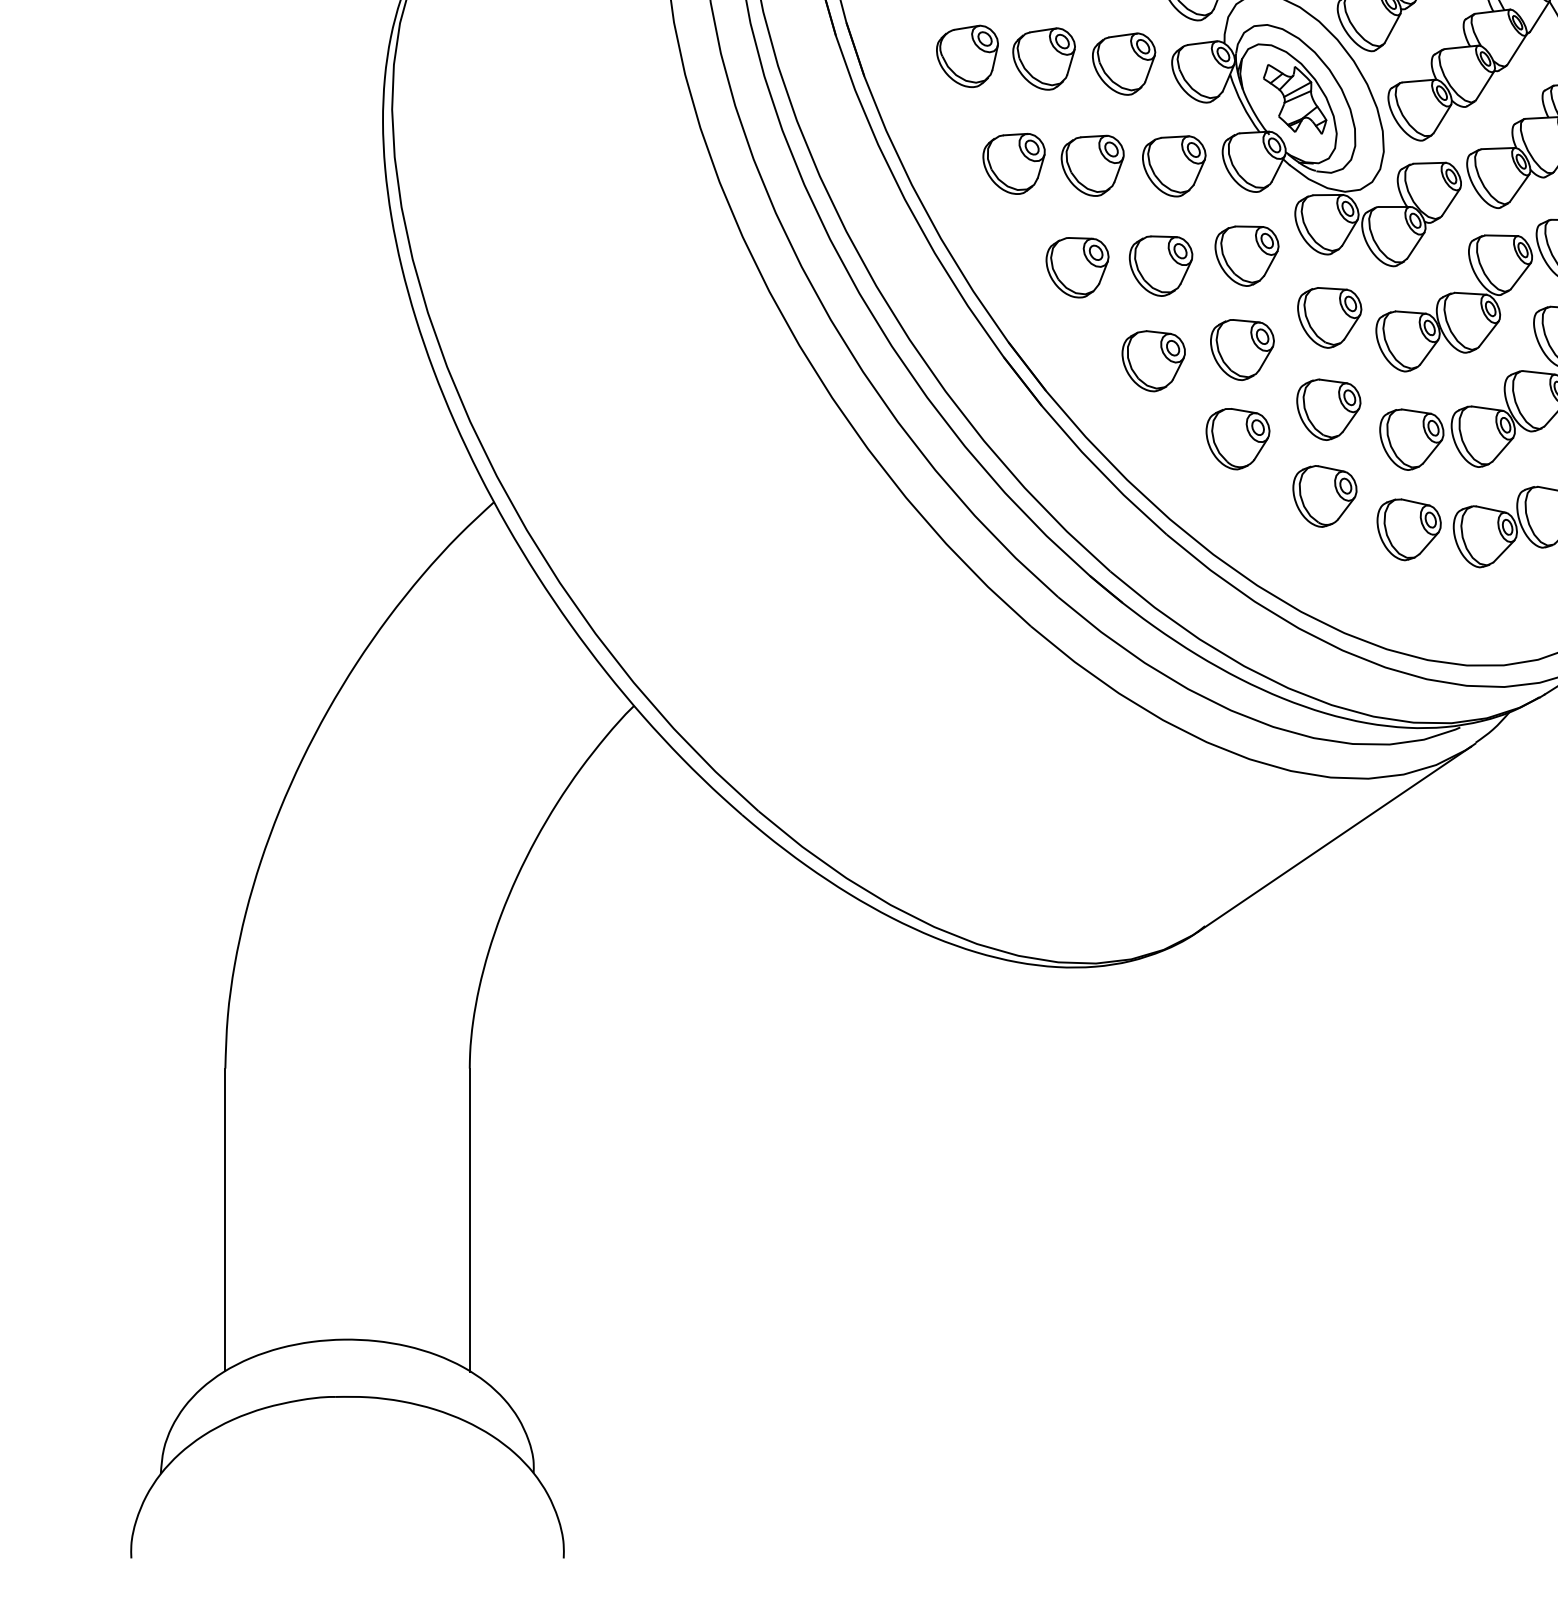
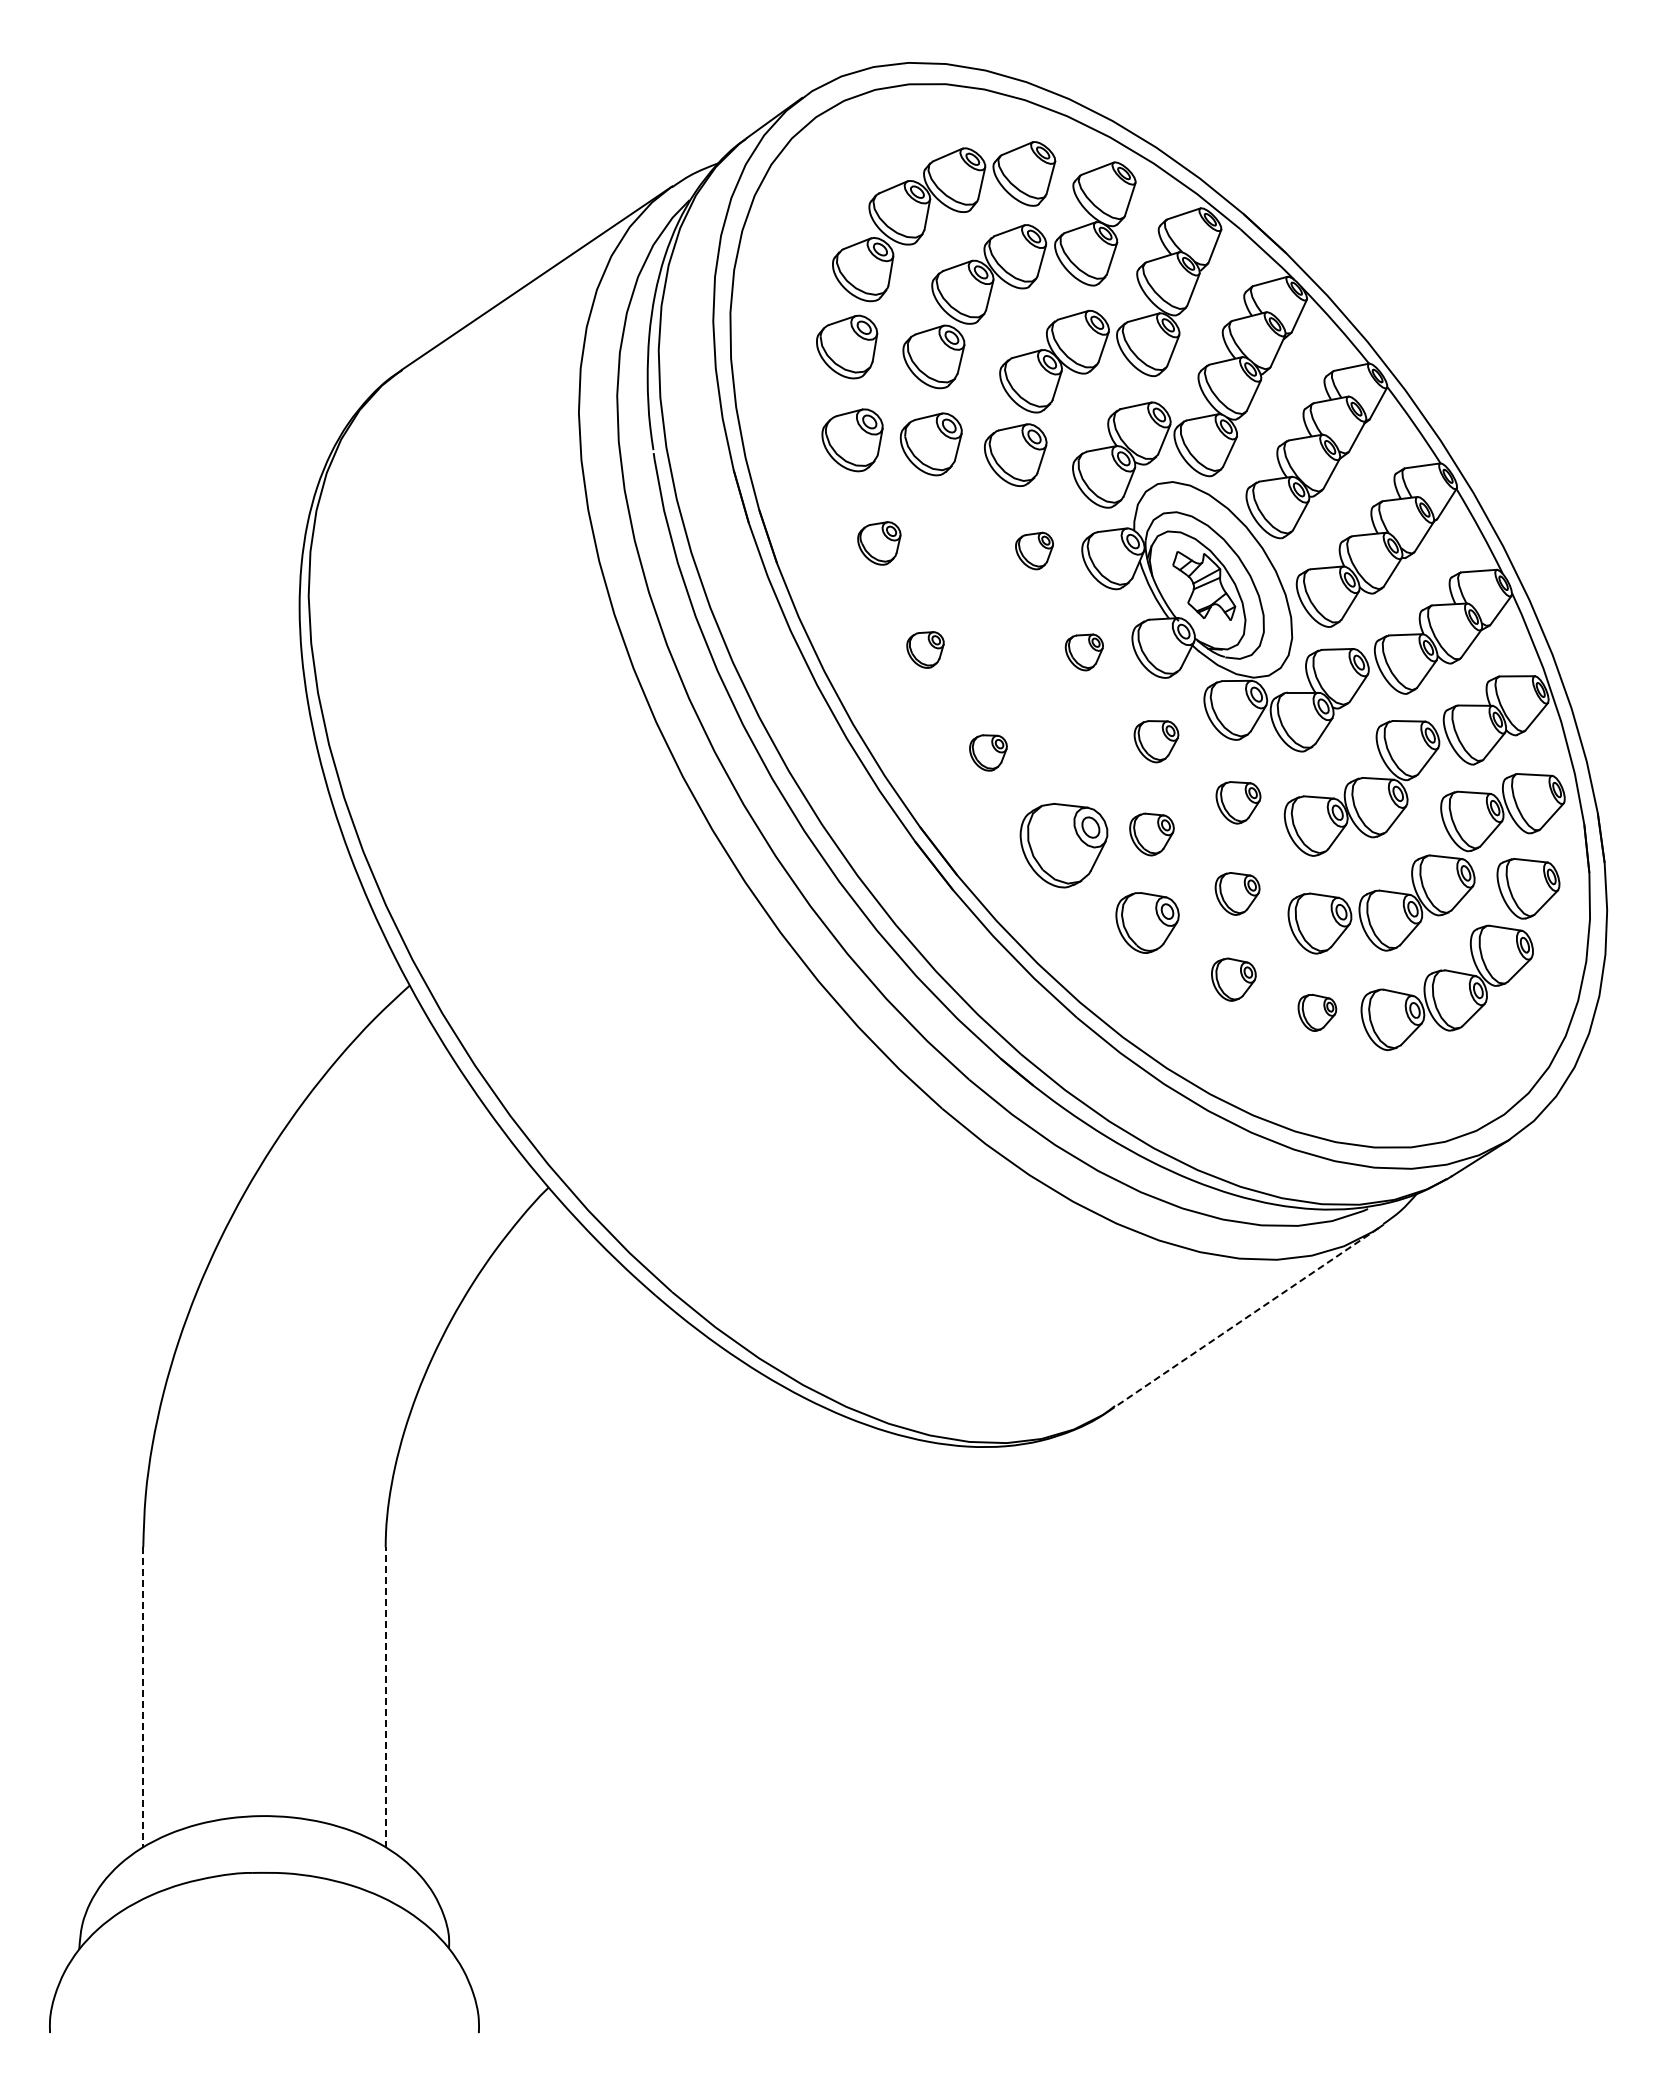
part: (967, 56) -> (879, 543), size x0.7
part: (1043, 58) -> (954, 545), removed
part: (1123, 63) -> (1034, 550), size x0.6
part: (1014, 163) -> (925, 649), size x0.6
part: (1092, 165) -> (1003, 651), removed
part: (1174, 166) -> (1084, 652), size x0.6
part: (1246, 256) -> (1156, 741), size x0.7
part: (1161, 266) -> (1071, 751), removed
part: (1077, 267) -> (988, 752), size x0.6
part: (1329, 317) -> (1238, 802), size x0.7
part: (1241, 349) -> (1151, 834), size x0.7
part: (1153, 360) -> (1063, 845), size x1.4
part: (1328, 409) -> (1237, 893), size x0.7
part: (1324, 496) -> (1233, 979), size x0.7
part: (1409, 529) -> (1317, 1012), size x0.6
line: (1335, 838) -> (1244, 1319), solid -> dashed
line: (225, 1220) -> (143, 1697), solid -> dashed
line: (469, 1220) -> (385, 1697), solid -> dashed

